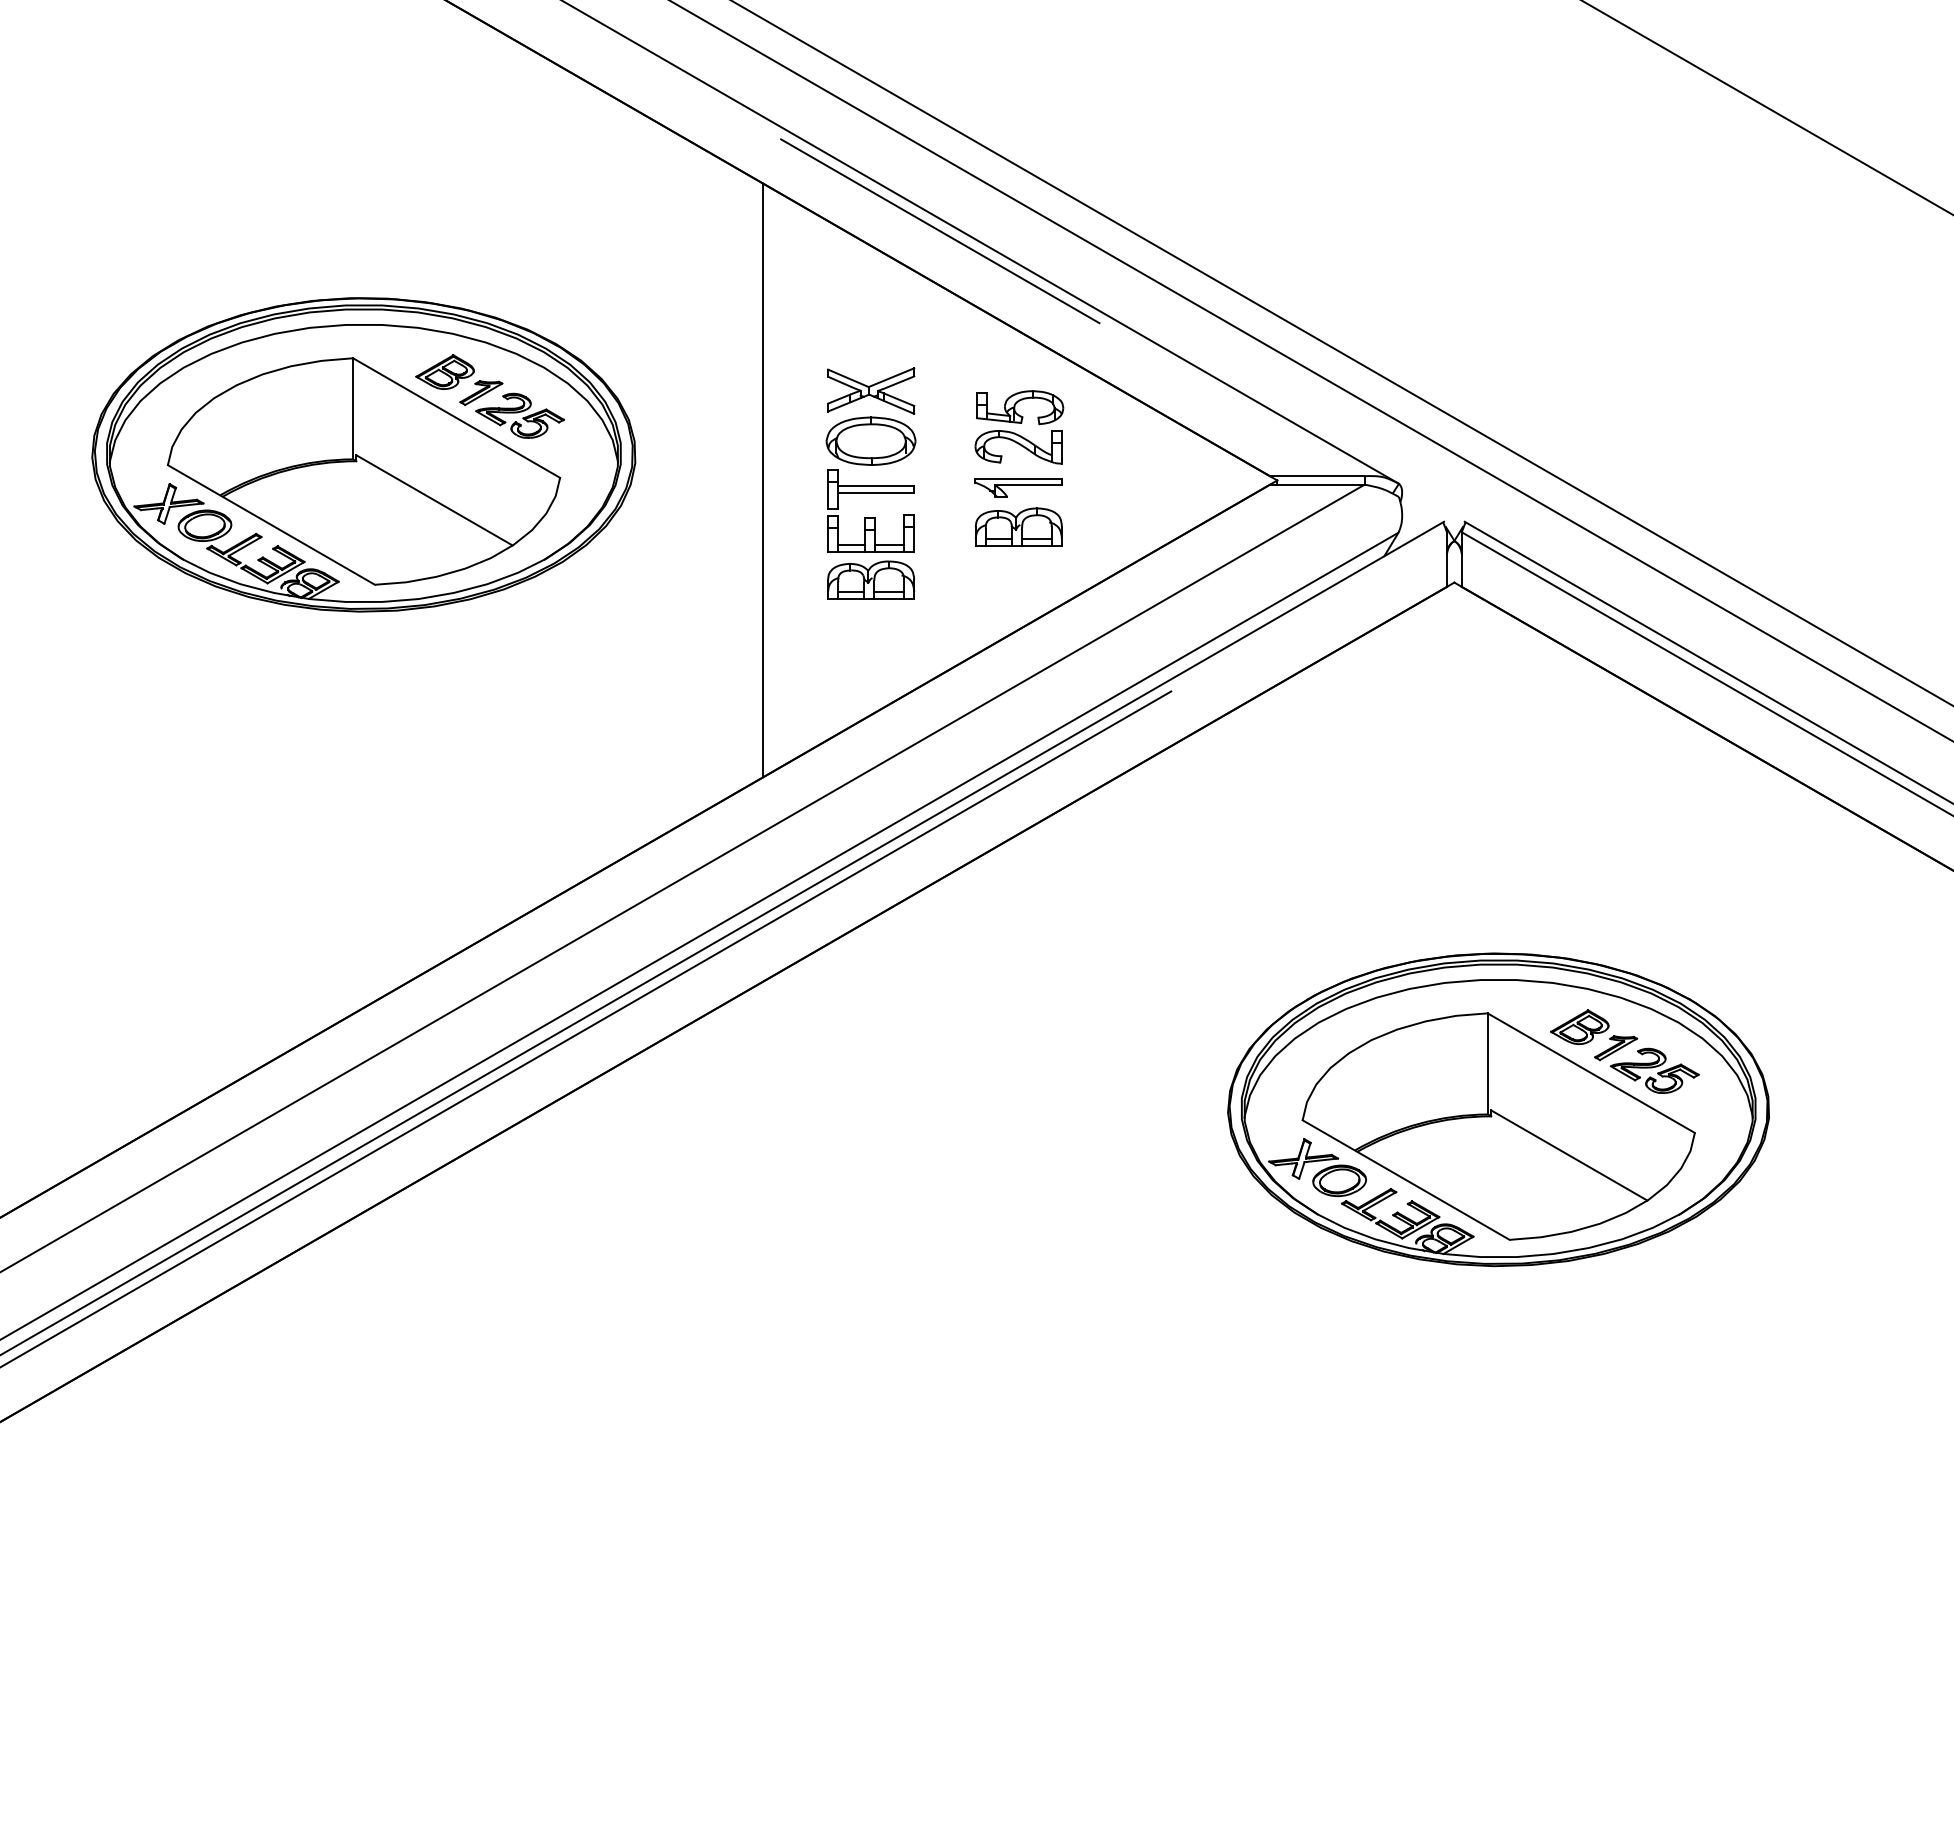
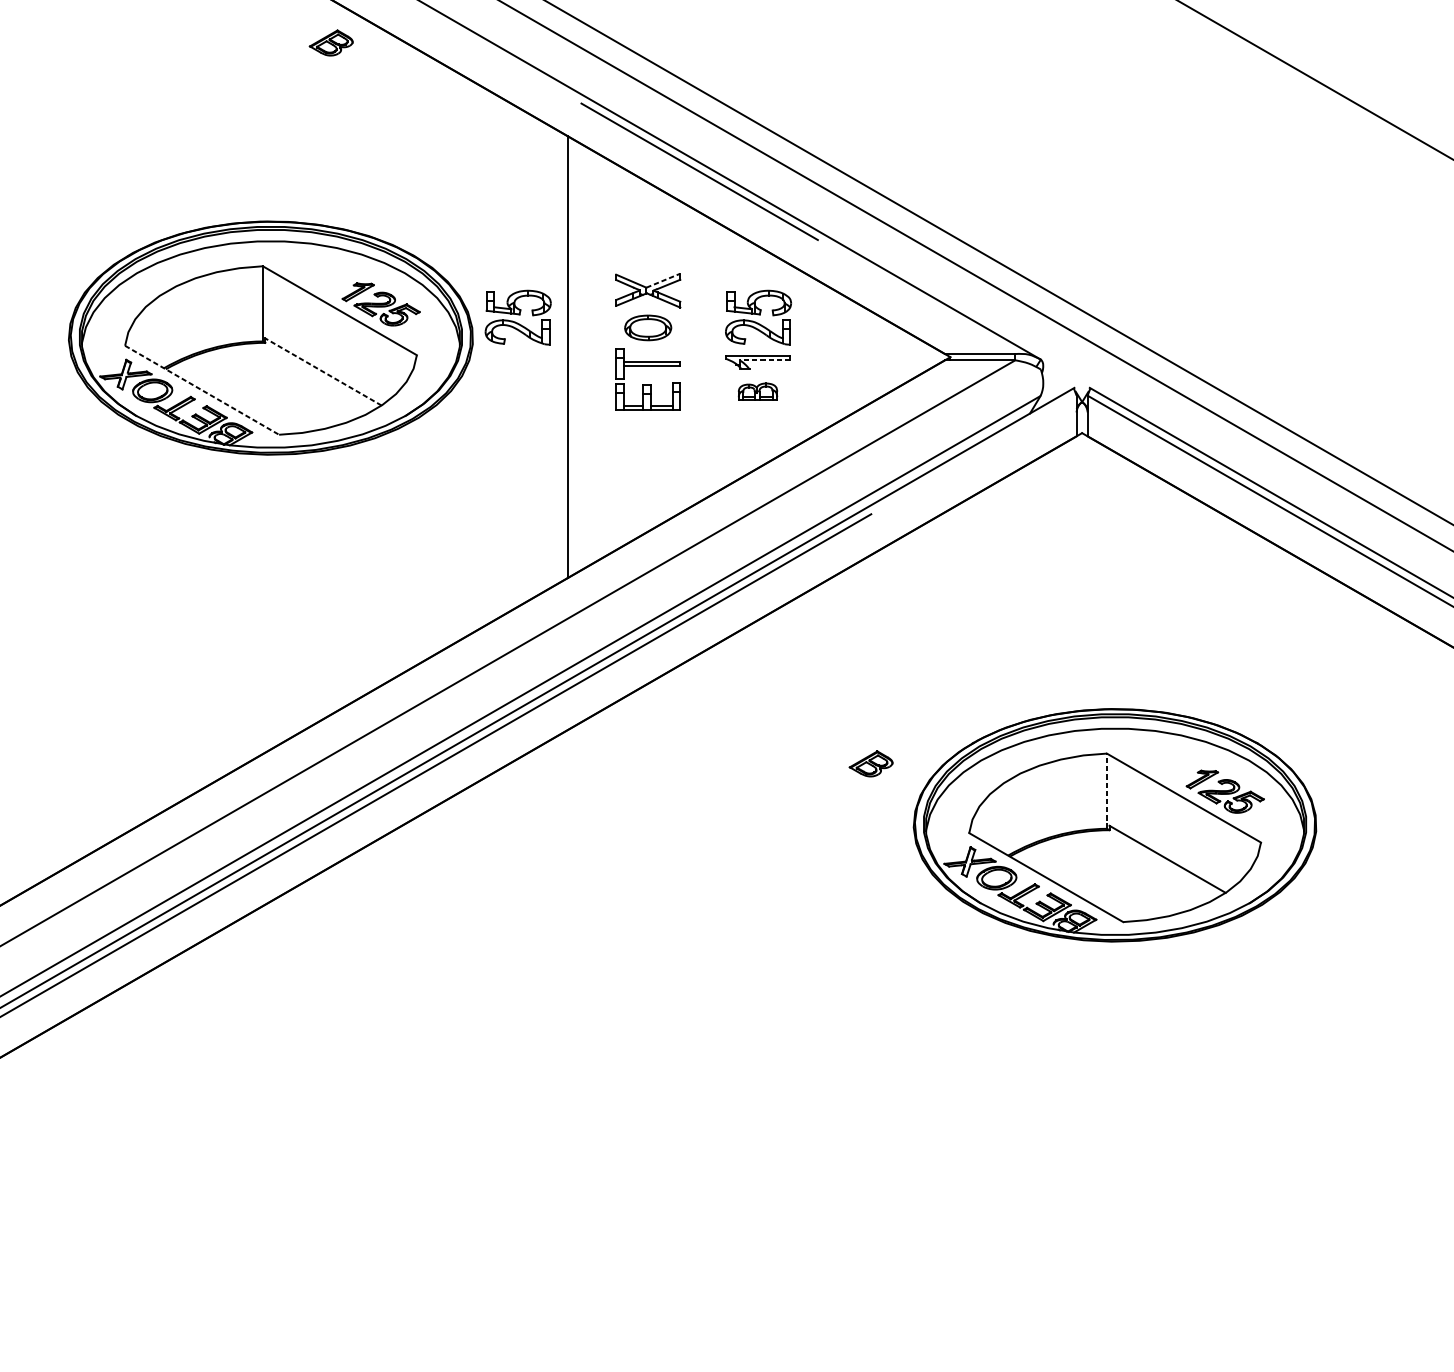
part: (444, 371) -> (330, 42), moved
line: (891, 377) -> (663, 280), solid -> dashed
part: (696, 427) -> (518, 317), added
part: (870, 440) -> (647, 327), size x0.7
line: (1028, 484) -> (765, 360), solid -> dashed
line: (434, 500) -> (323, 372), solid -> dashed
line: (271, 524) -> (202, 389), solid -> dashed
part: (1018, 526) -> (757, 391), size x0.6
part: (871, 579) -> (648, 430), removed
part: (1579, 1026) -> (870, 763), moved
line: (1487, 1063) -> (1106, 790), solid -> dashed

